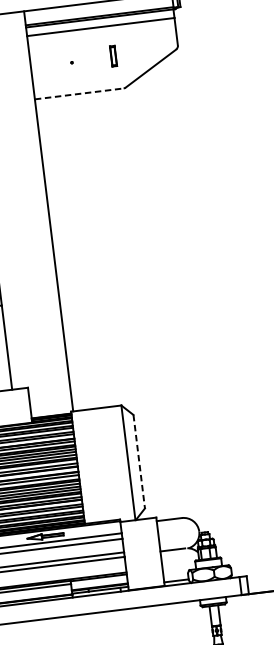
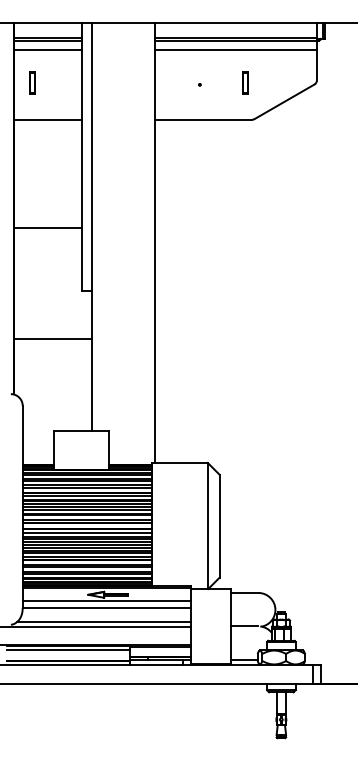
line: (79, 93) -> (203, 119), dashed -> solid
line: (139, 461) -> (219, 526), dashed -> solid

